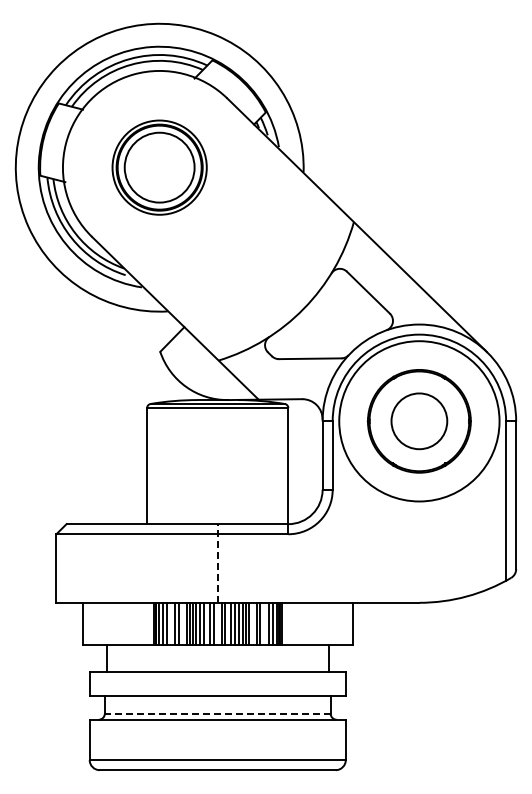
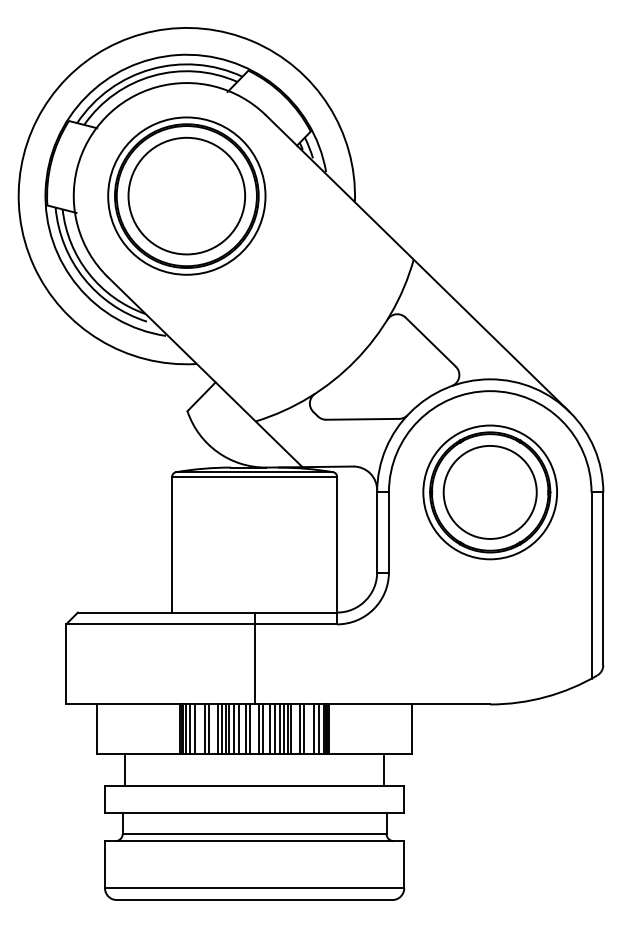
part: (159, 167) -> (186, 195), size x1.43
circle: (419, 421) -> (490, 492), size x0.71
circle: (419, 421) -> (490, 492), size x1.43
line: (217, 563) -> (254, 658), dashed -> solid
line: (217, 713) -> (254, 833), dashed -> solid

